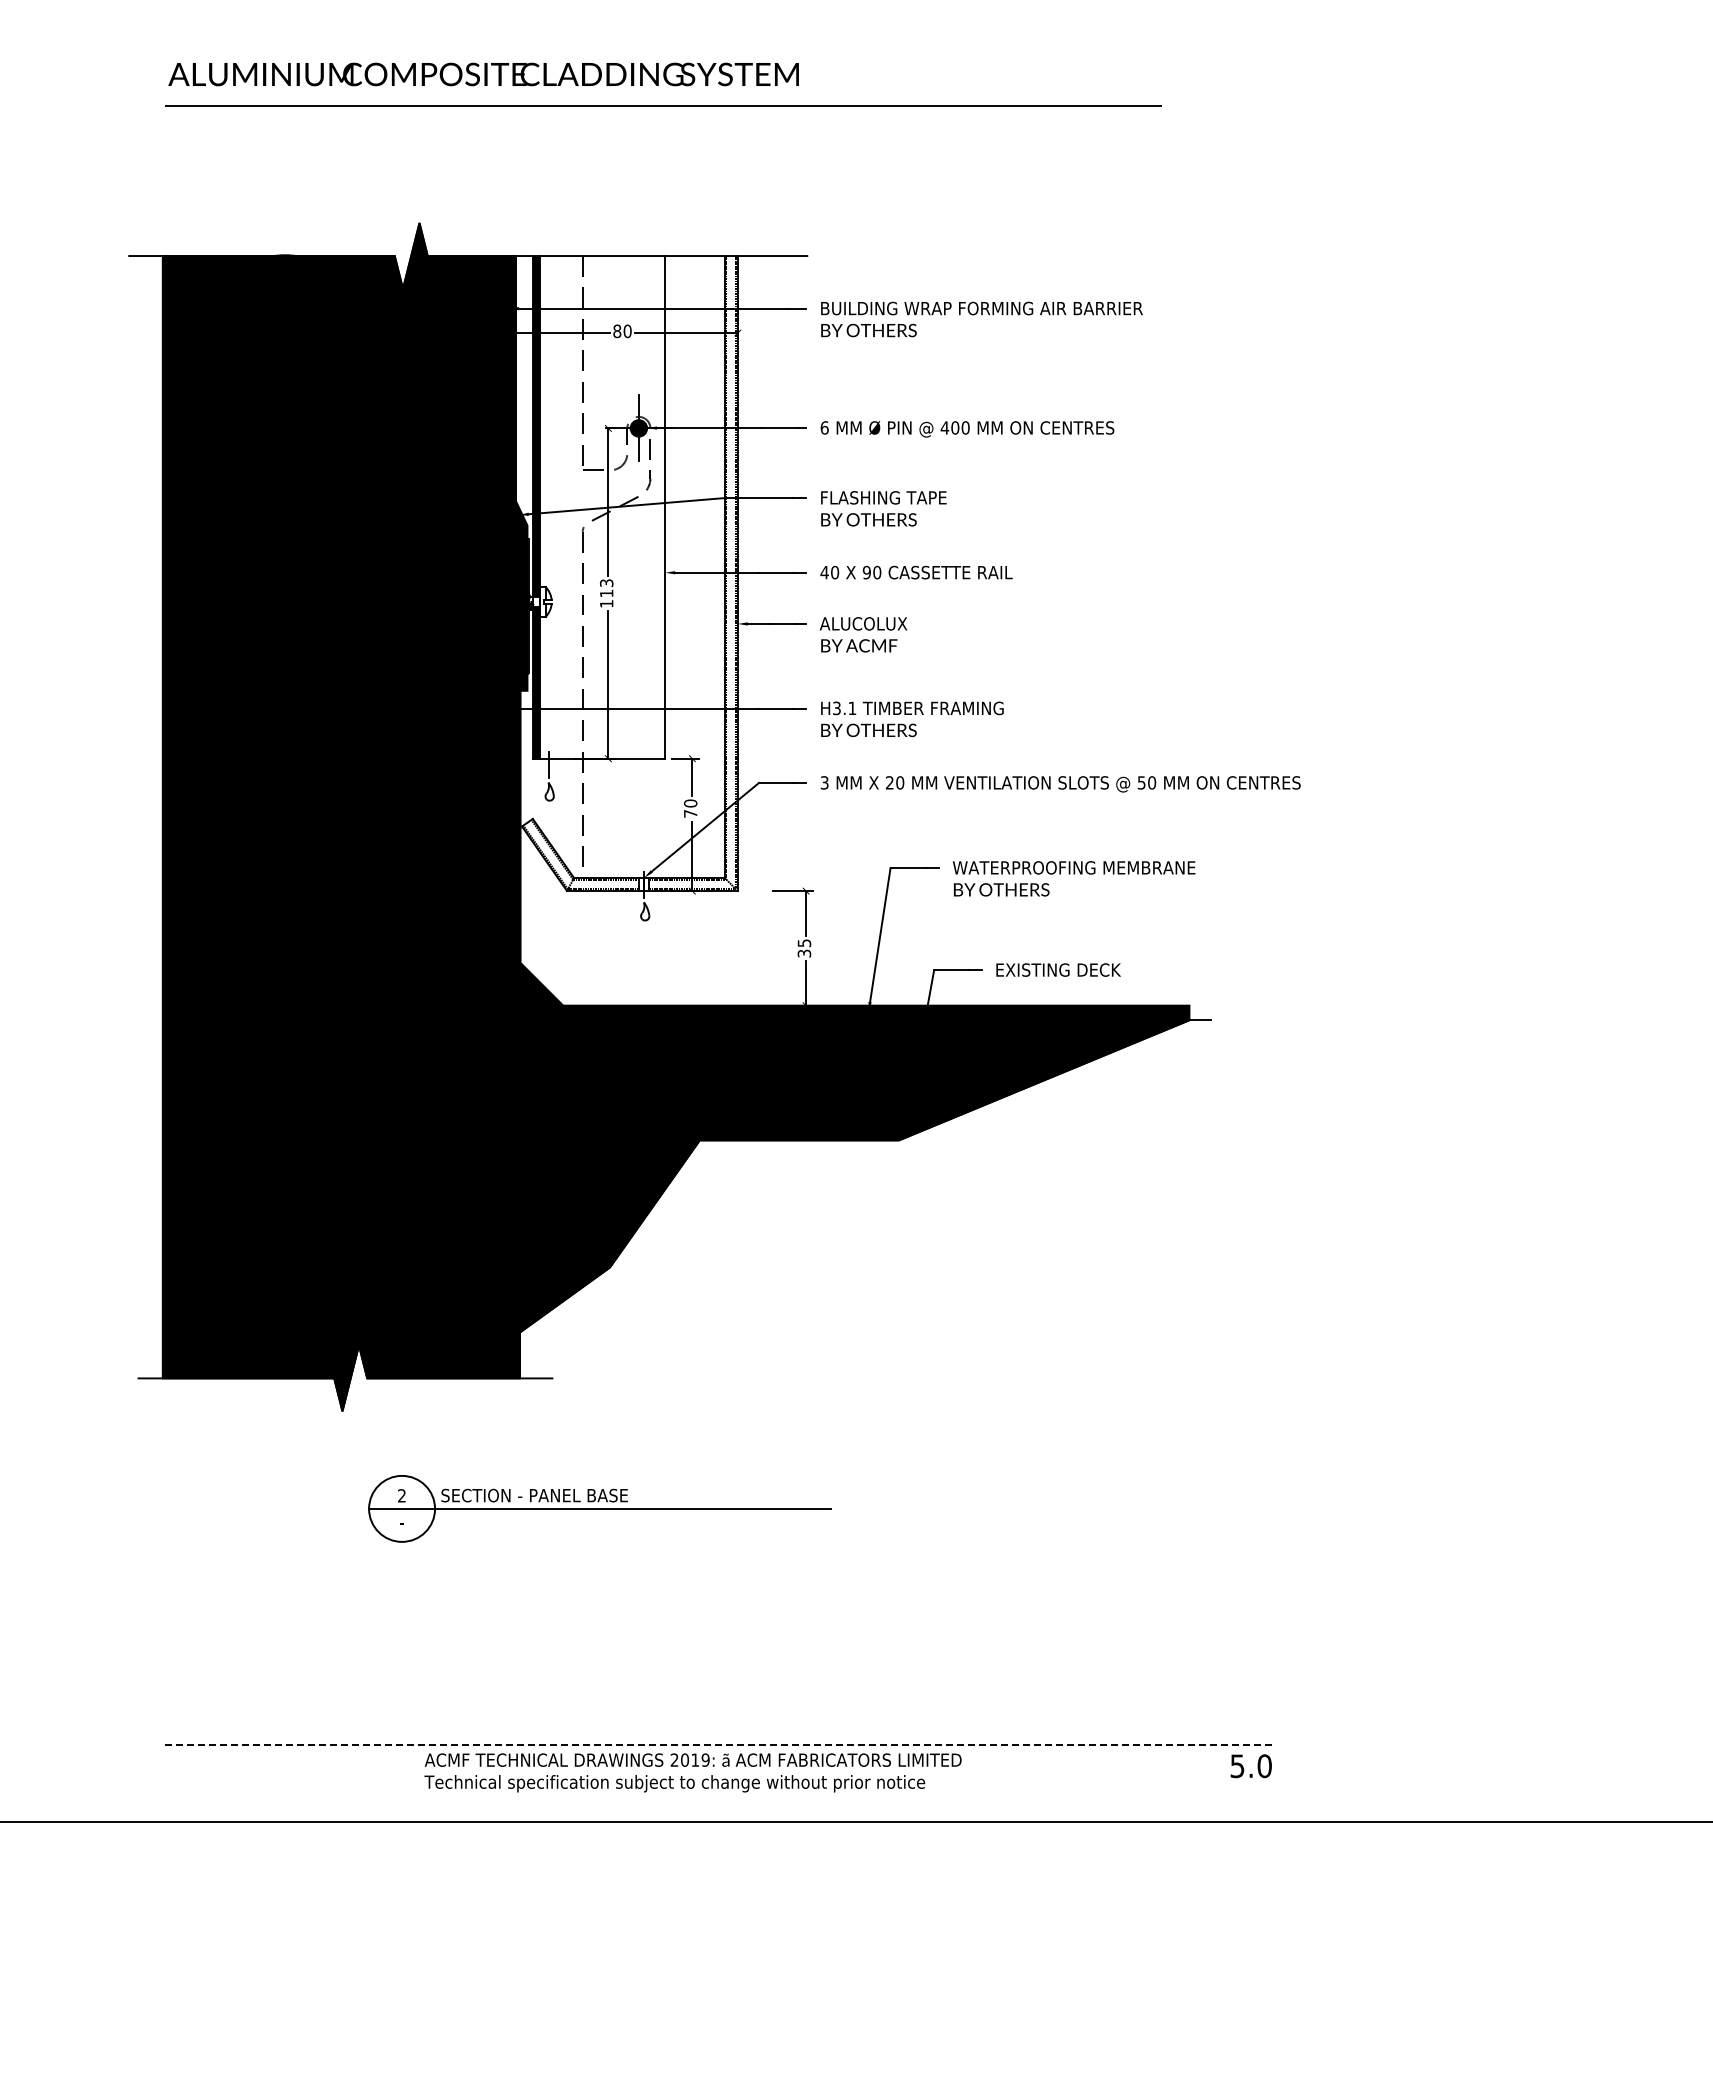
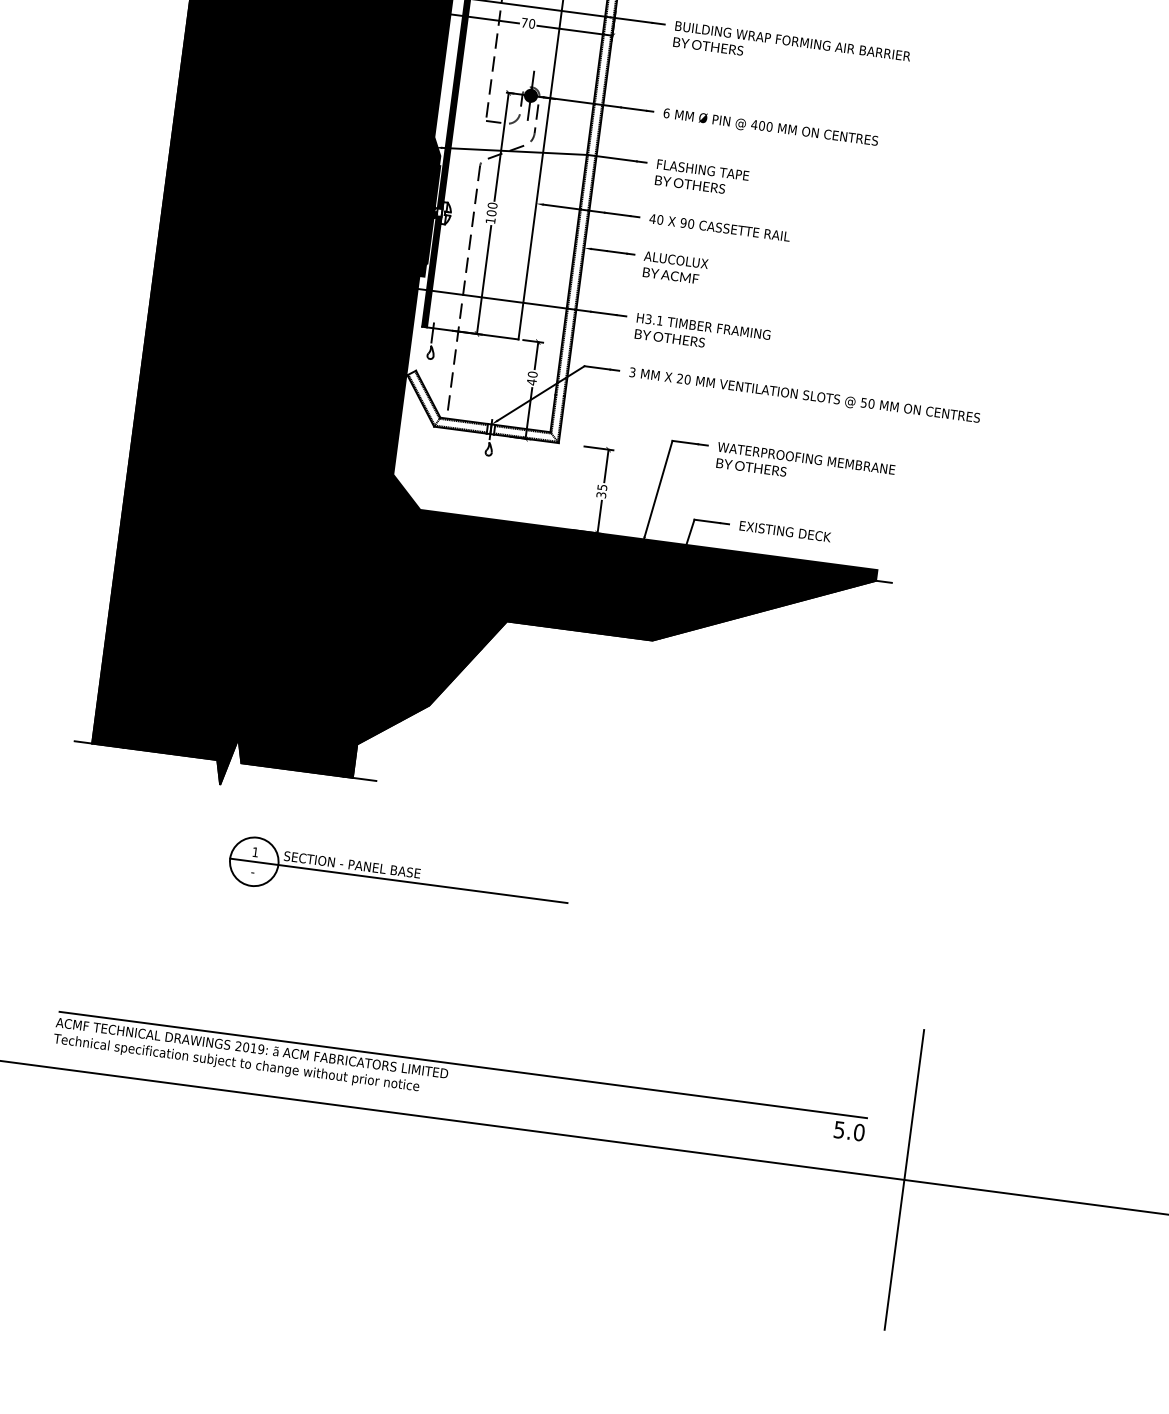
text: (617, 331) -> (524, 23), 80 -> 70
text: (606, 588) -> (491, 209), 113 -> 100
text: (690, 813) -> (531, 381), 70 -> 40
text: (401, 1495) -> (255, 851), 2 -> 1
line: (720, 1745) -> (464, 1065), dashed -> solid
text: (692, 1772) -> (250, 1057), moved
line: (1333, 1821) -> (904, 1179), added

